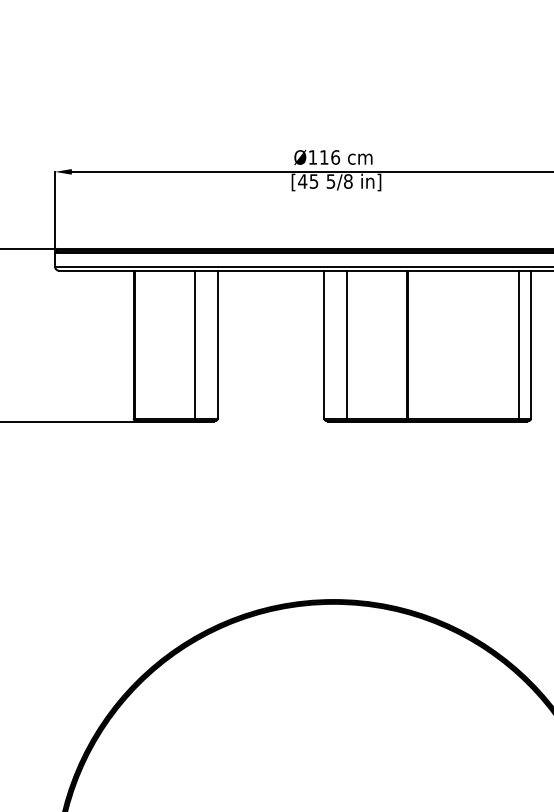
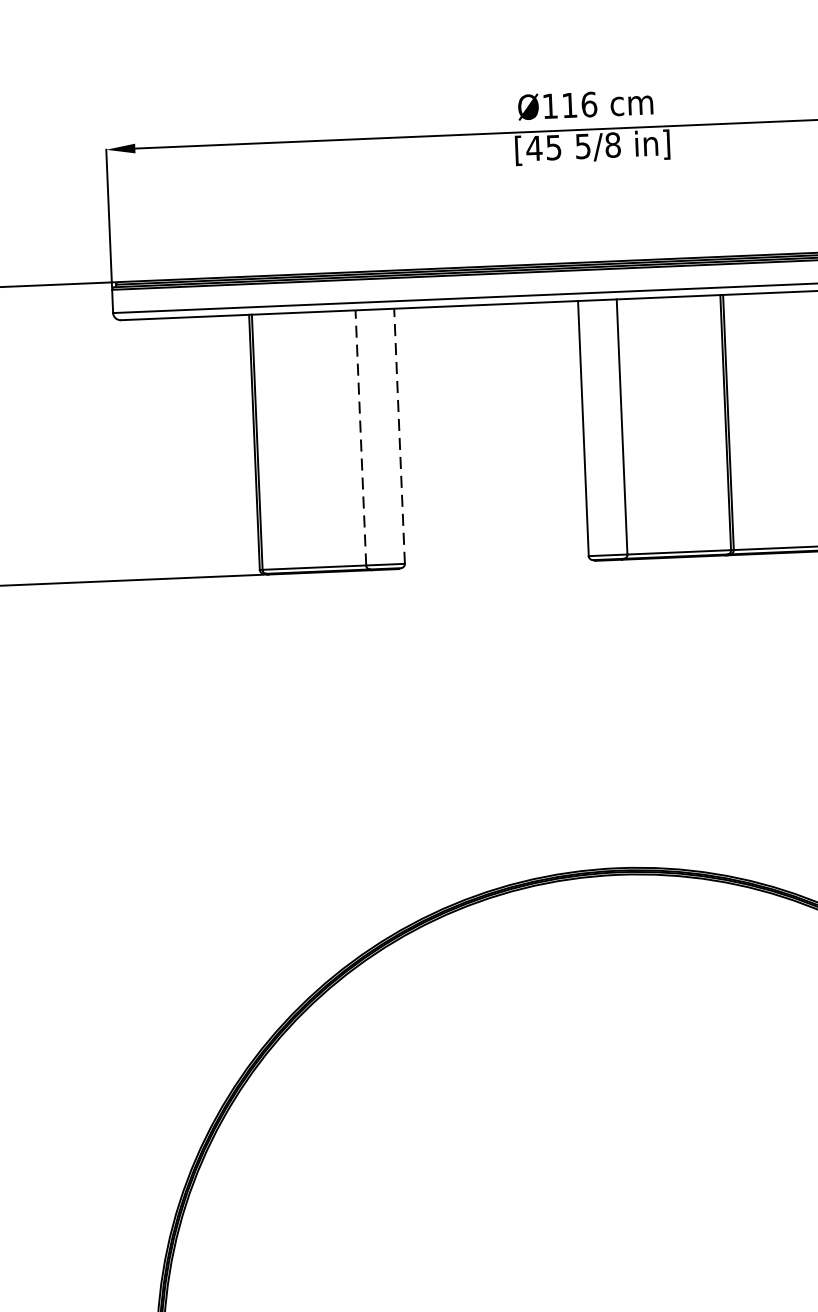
line: (195, 344) -> (361, 437), solid -> dashed
line: (217, 344) -> (399, 435), solid -> dashed

